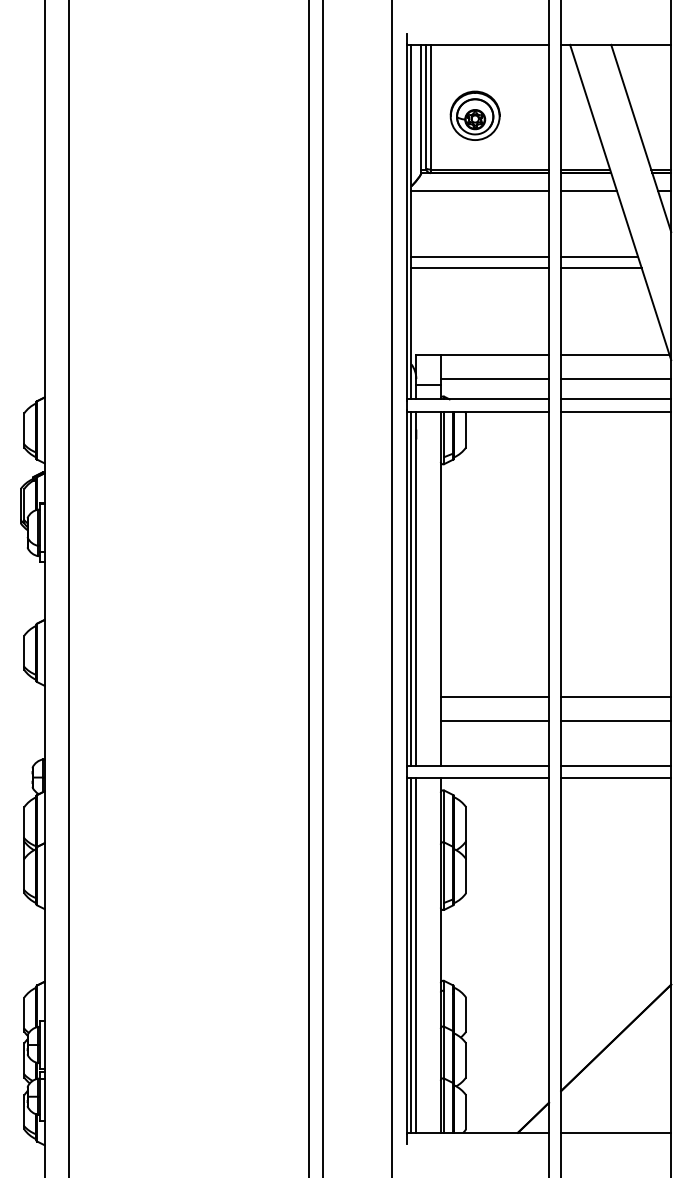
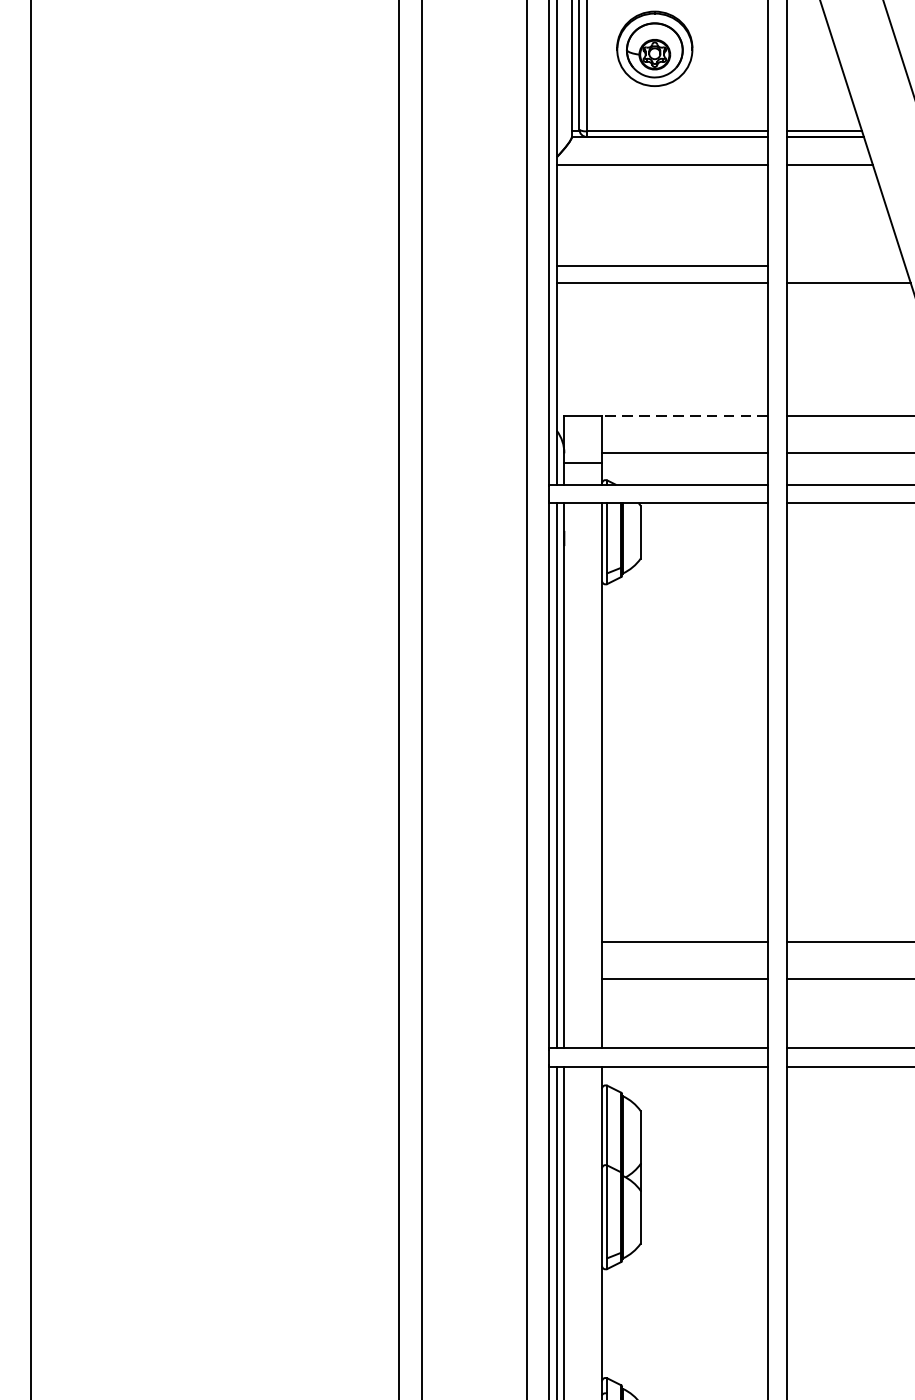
line: (599, 257) -> (845, 266), removed
line: (494, 354) -> (684, 415), solid -> dashed

